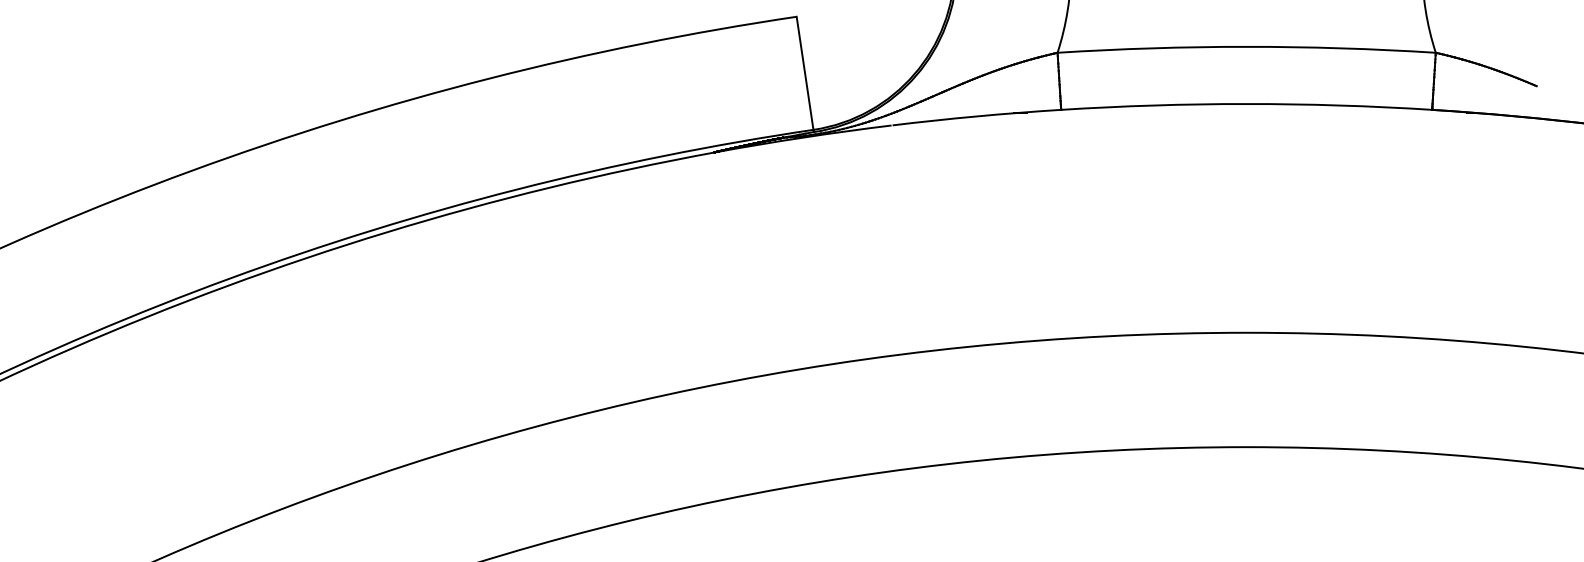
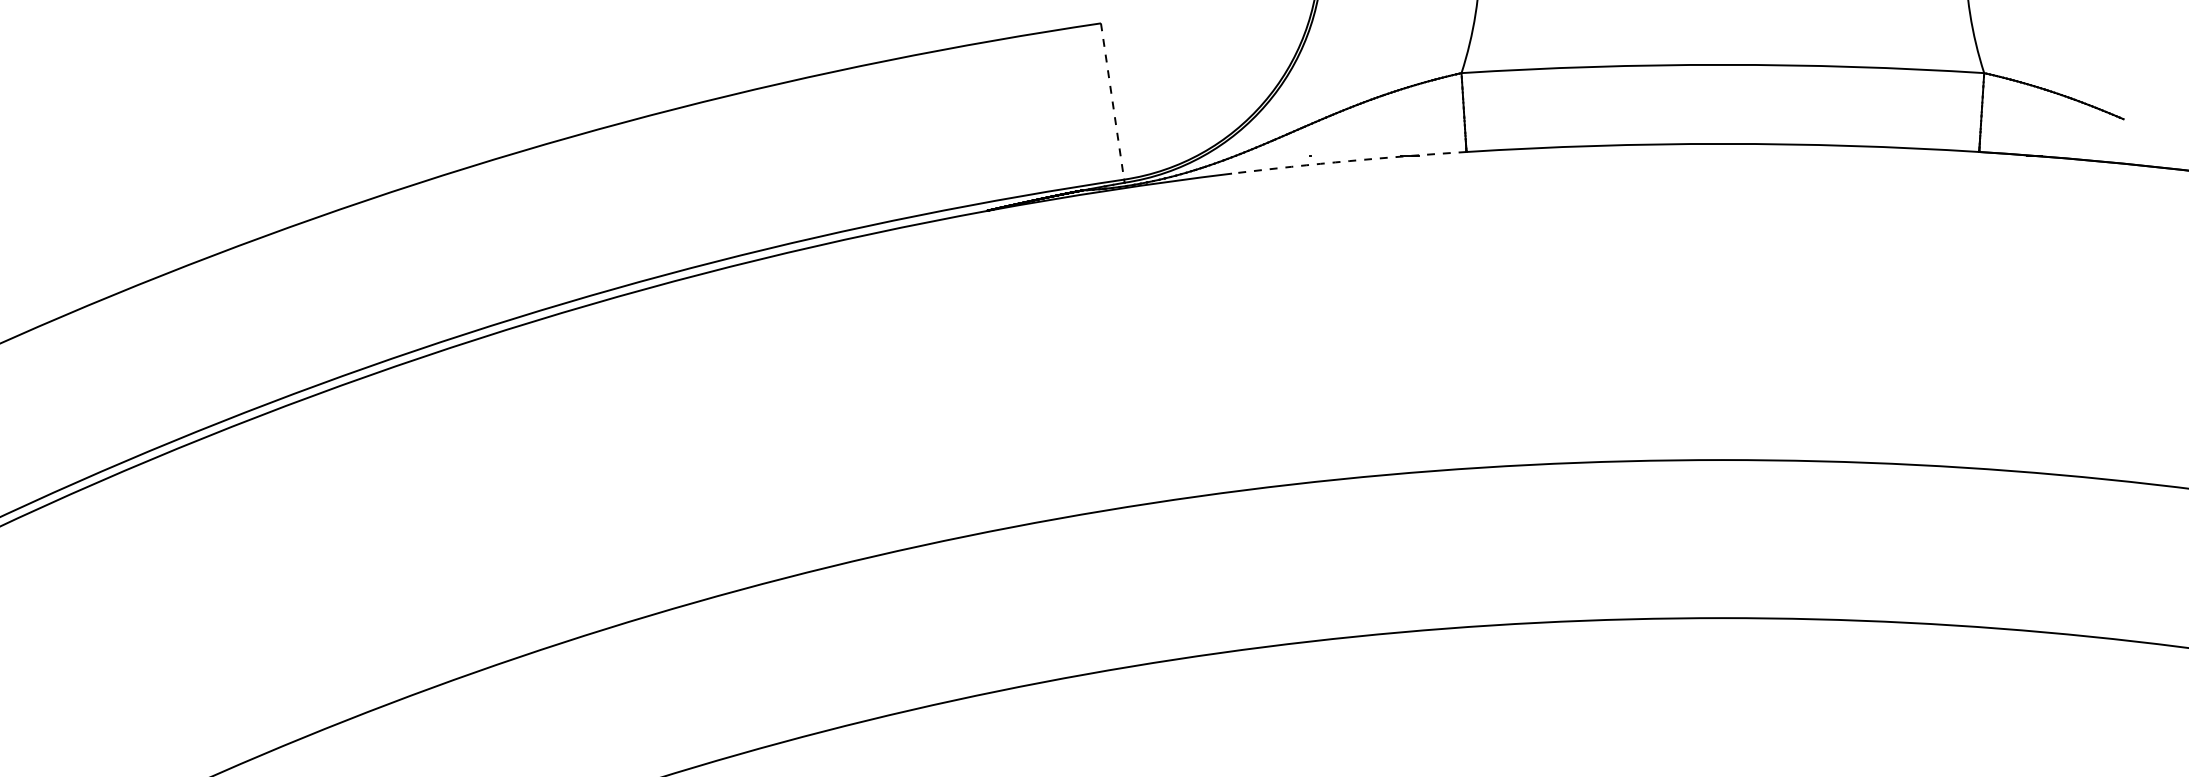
line: (805, 73) -> (1112, 101), solid -> dashed
arc: (976, 116) -> (1349, 161), solid -> dashed

